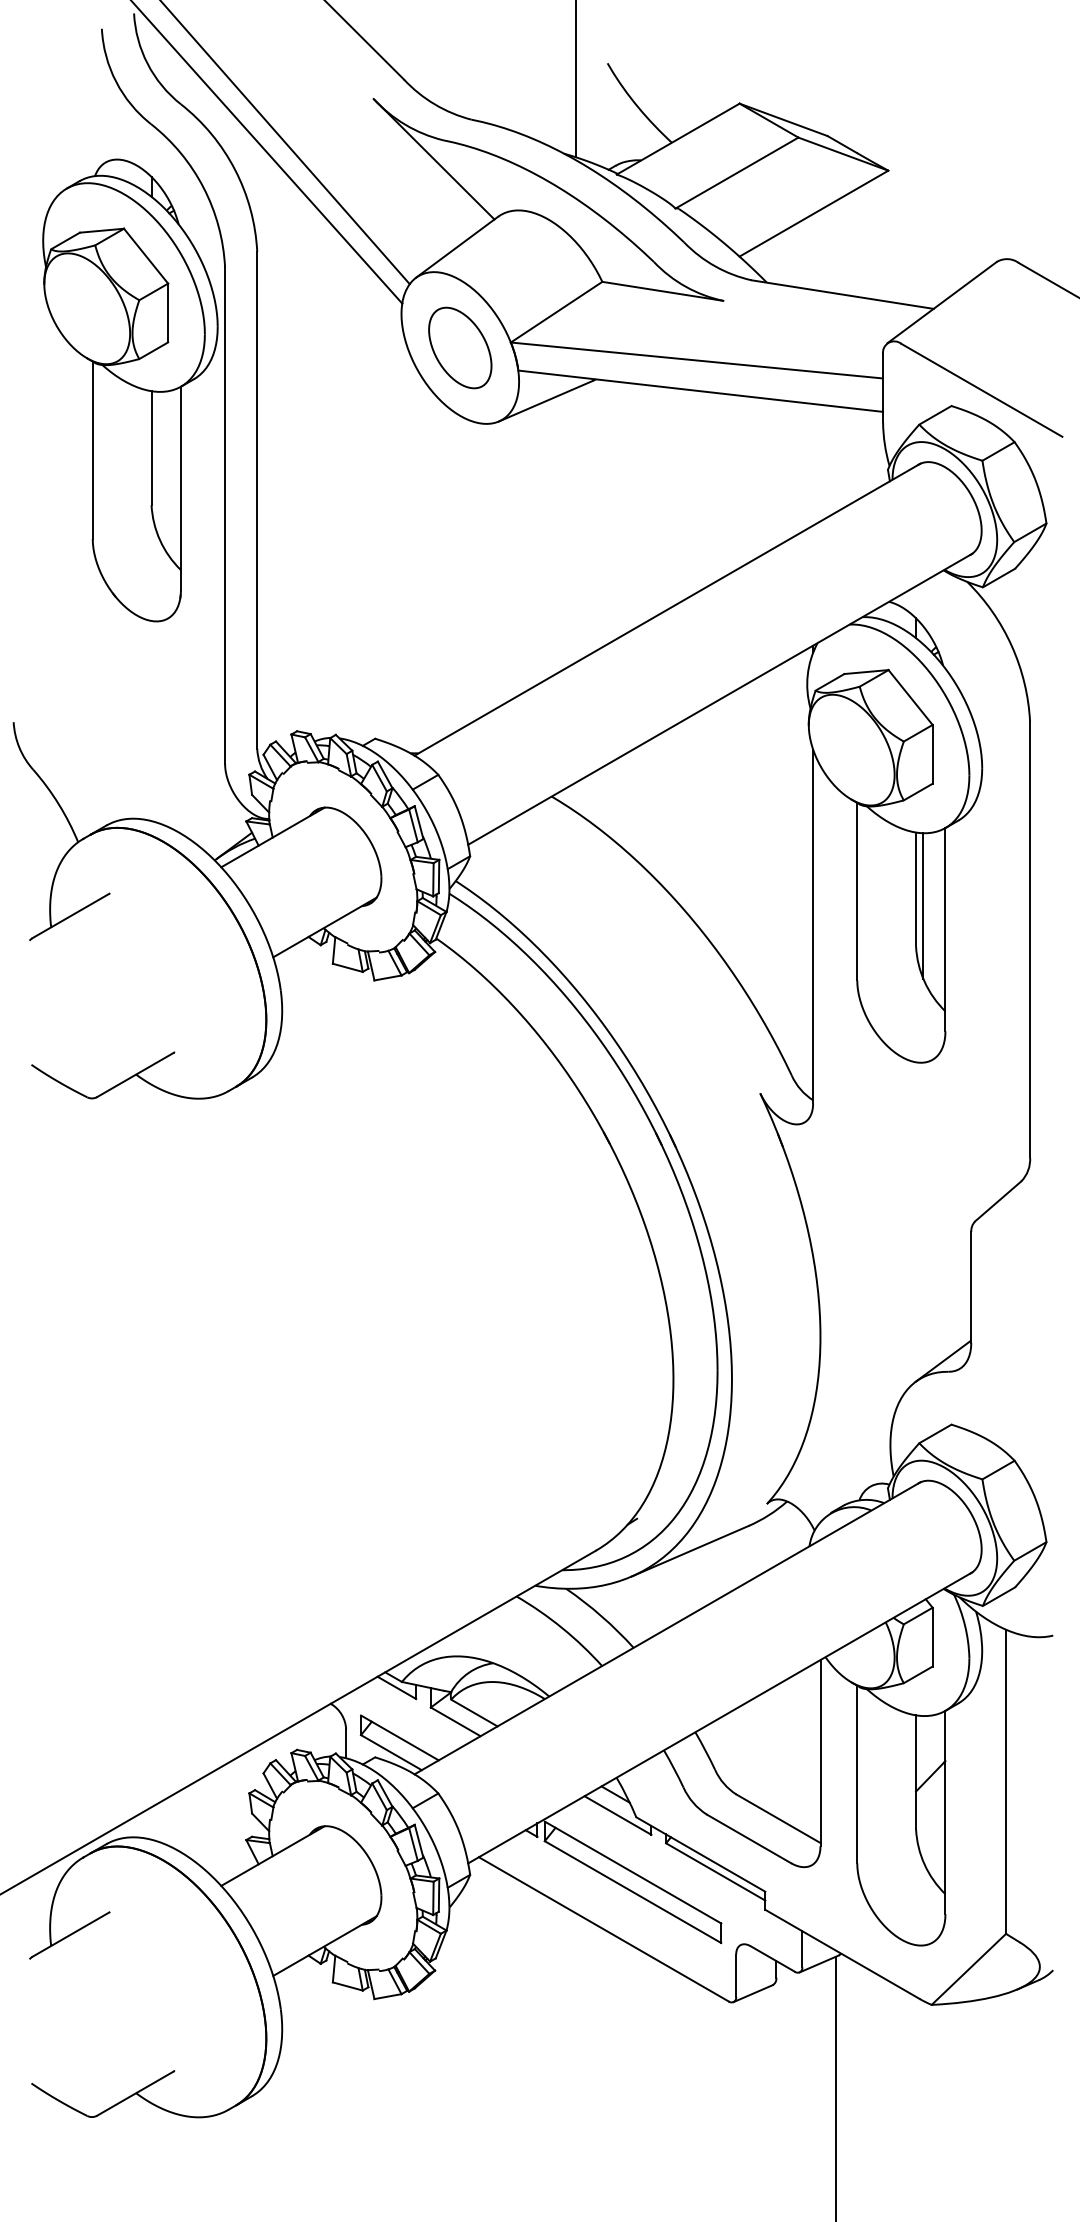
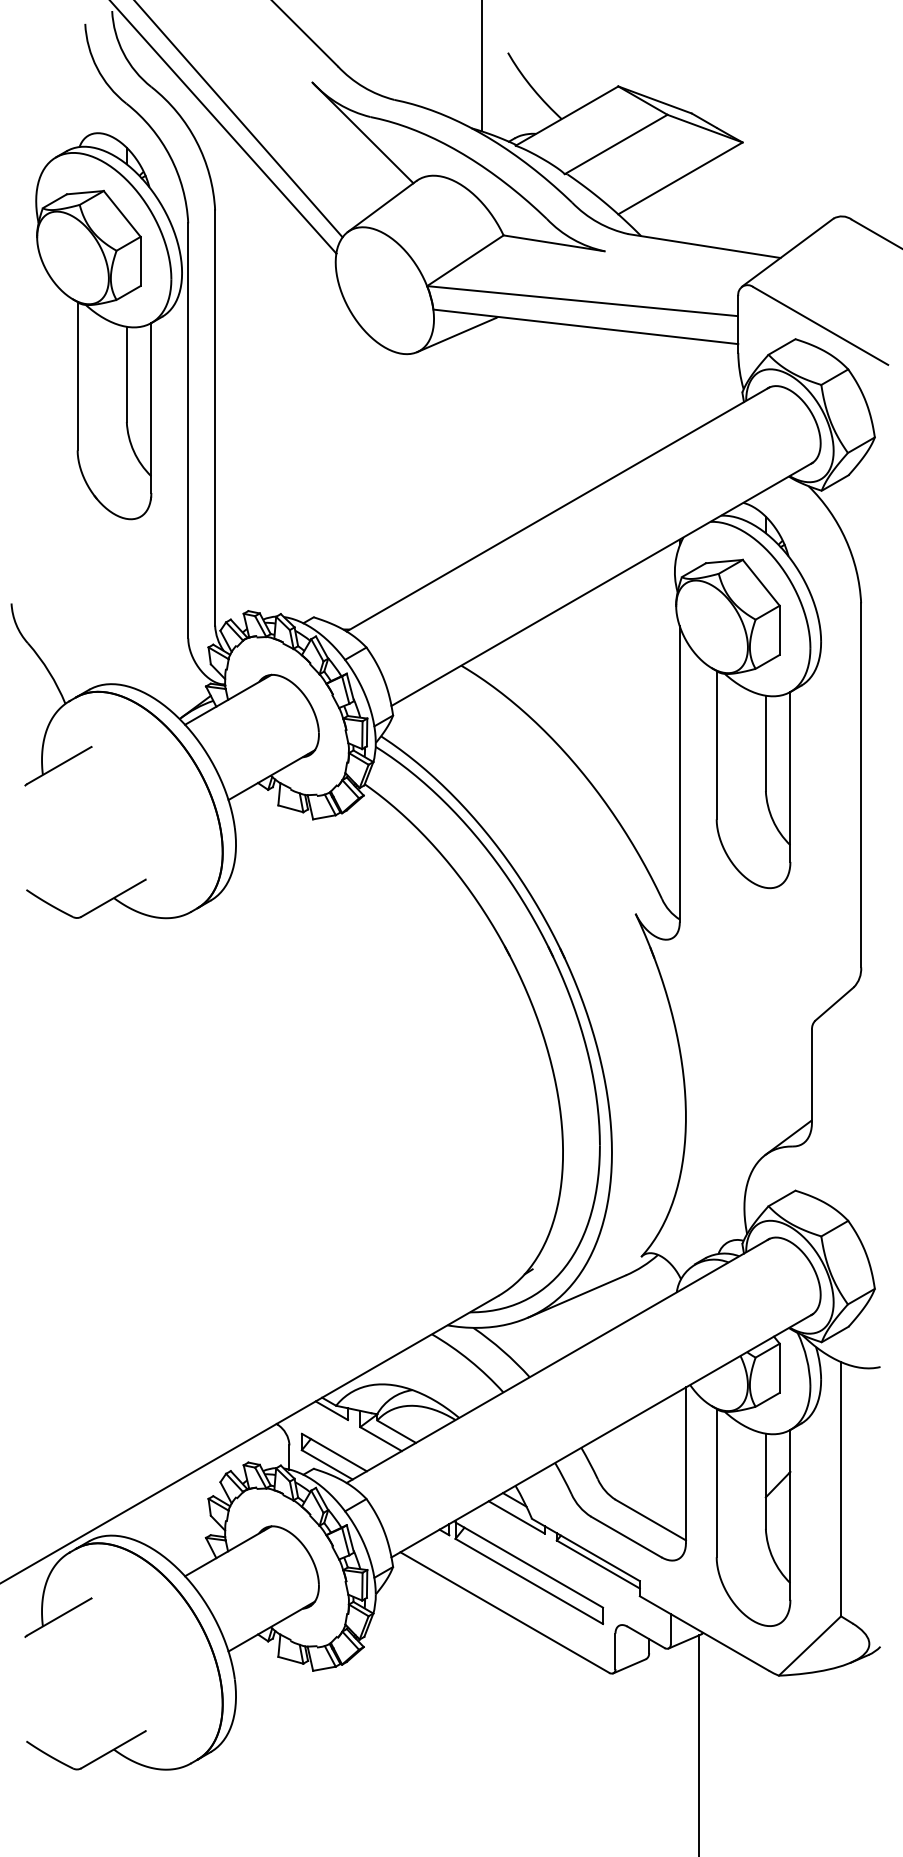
part: (460, 347) -> (385, 290), removed
line: (923, 905) -> (772, 756), removed

